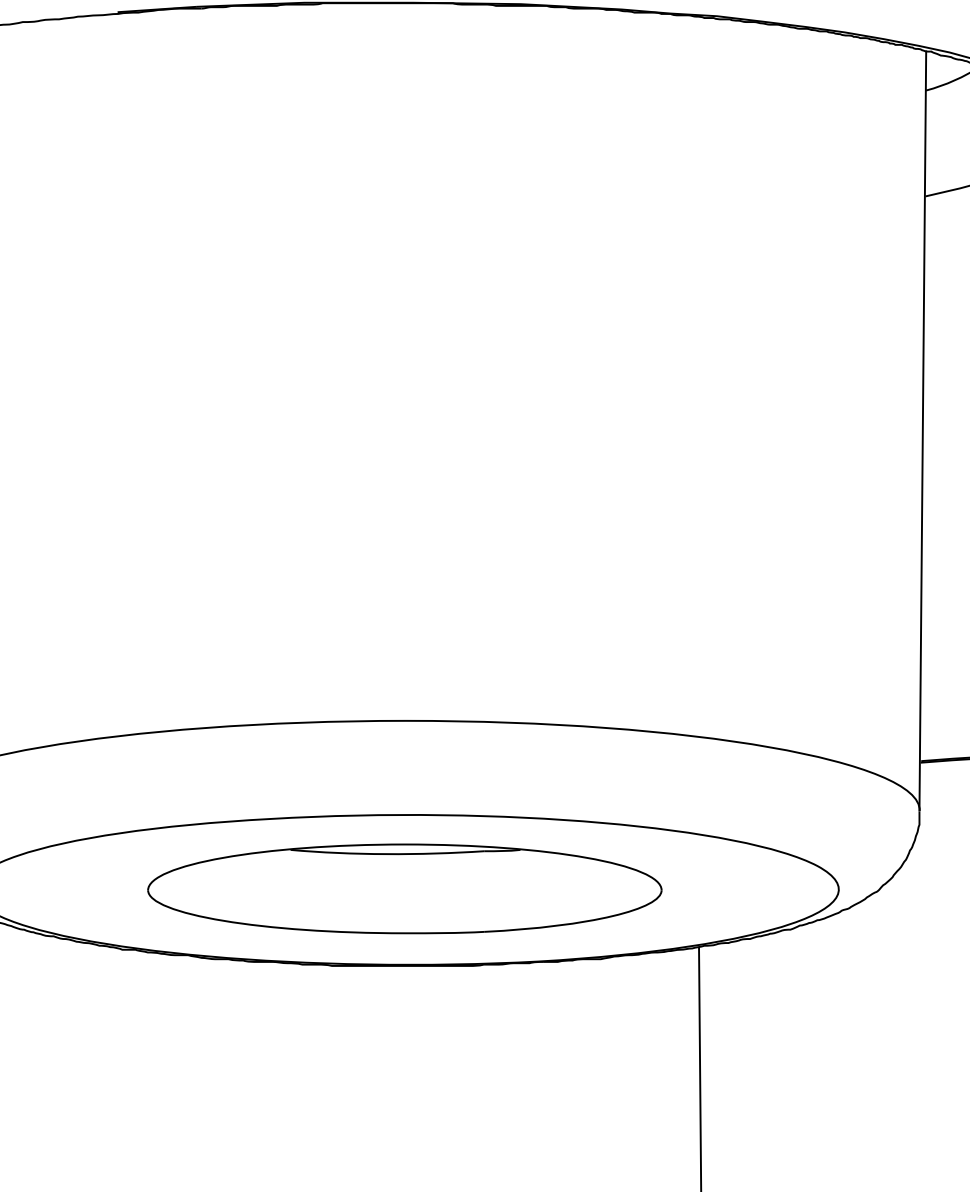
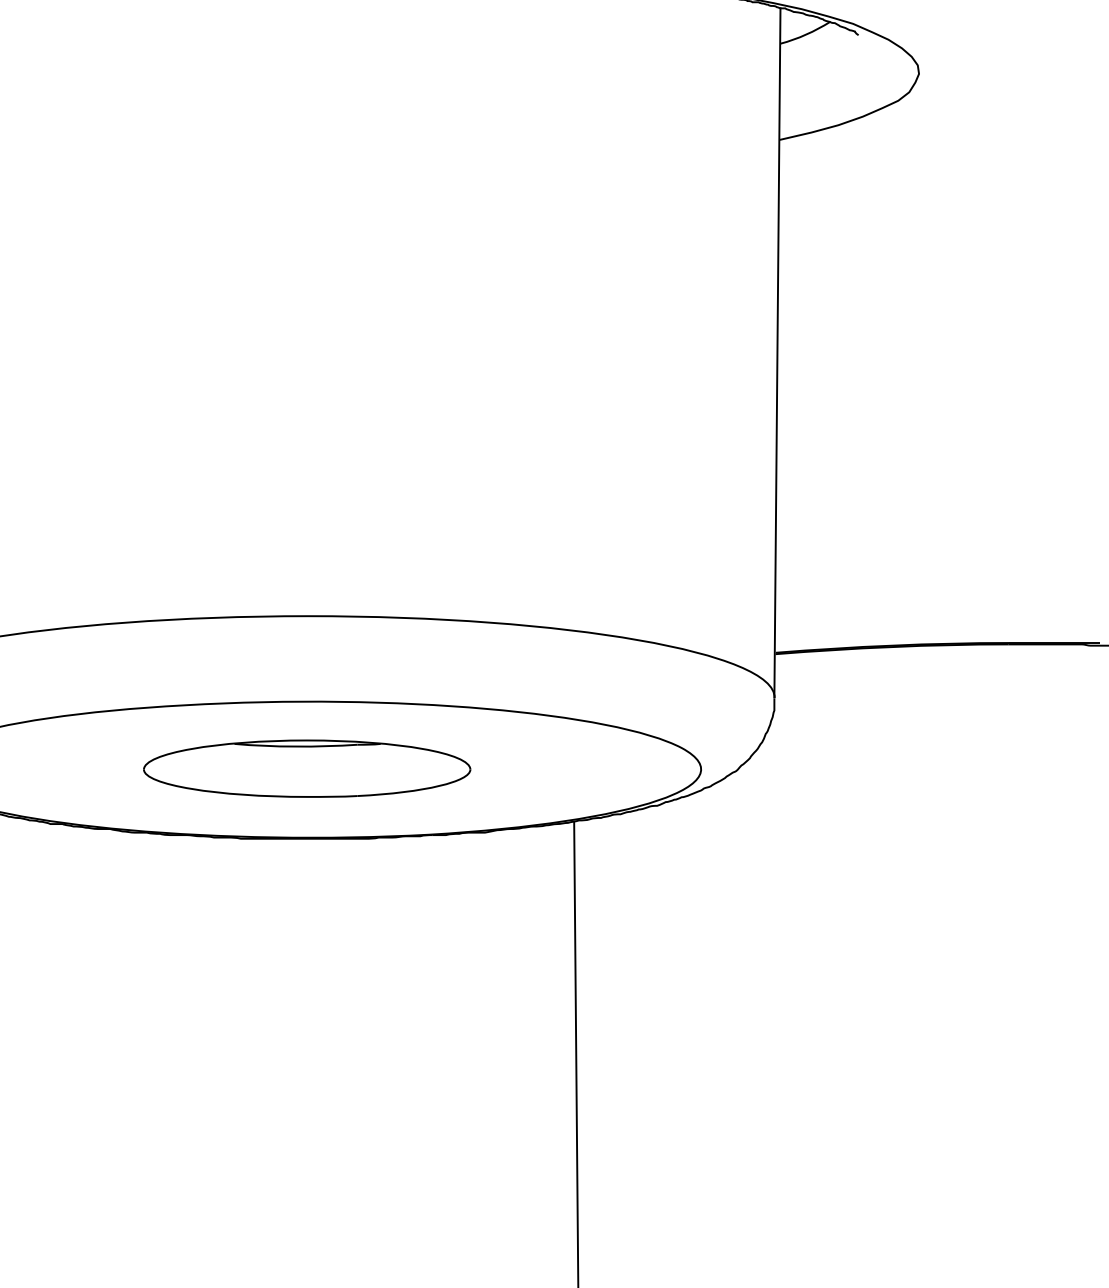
part: (405, 888) -> (307, 768), size x0.7

